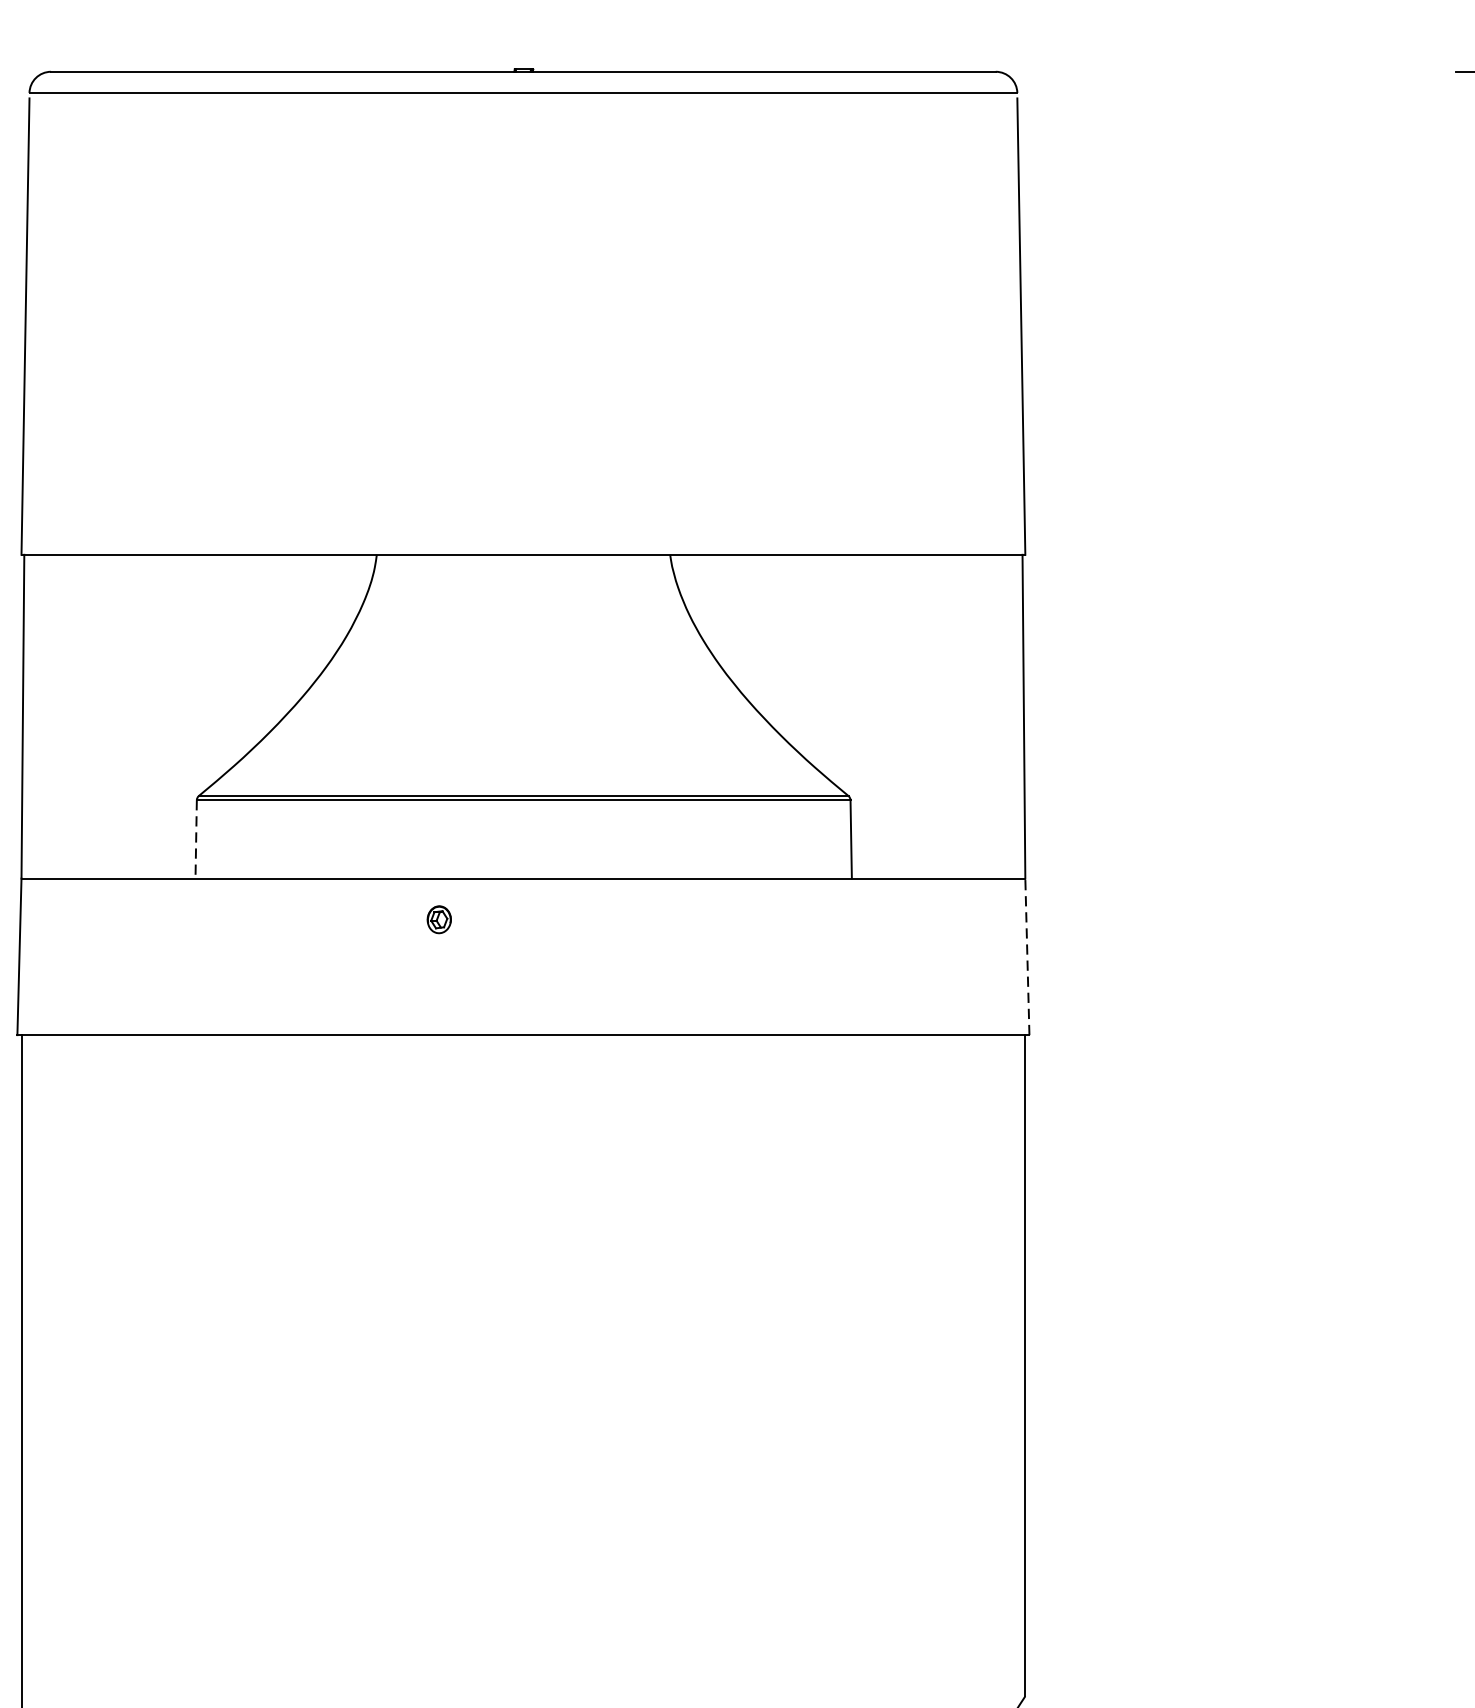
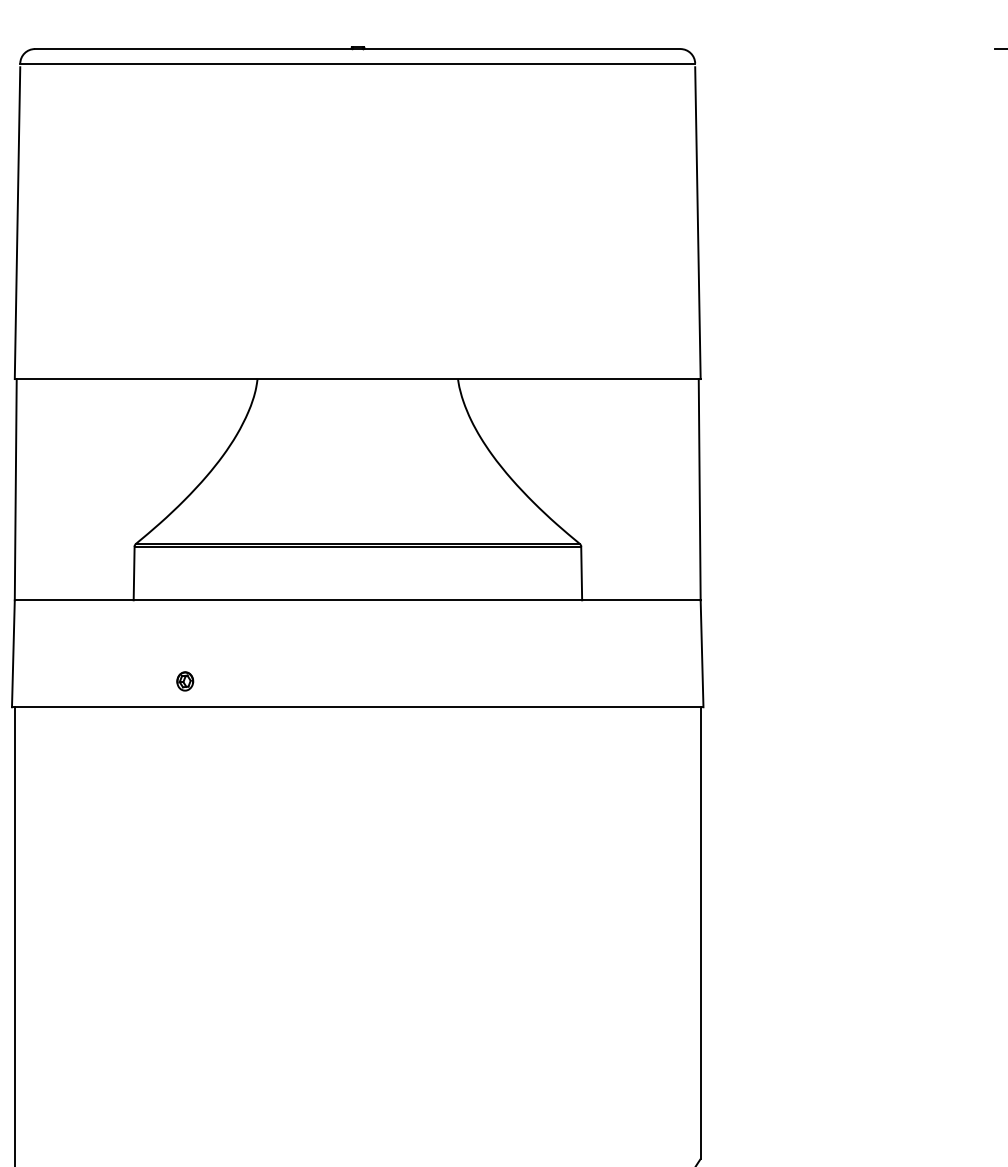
line: (196, 839) -> (134, 573), dashed -> solid
part: (439, 919) -> (185, 681), moved
line: (1028, 956) -> (702, 653), dashed -> solid

